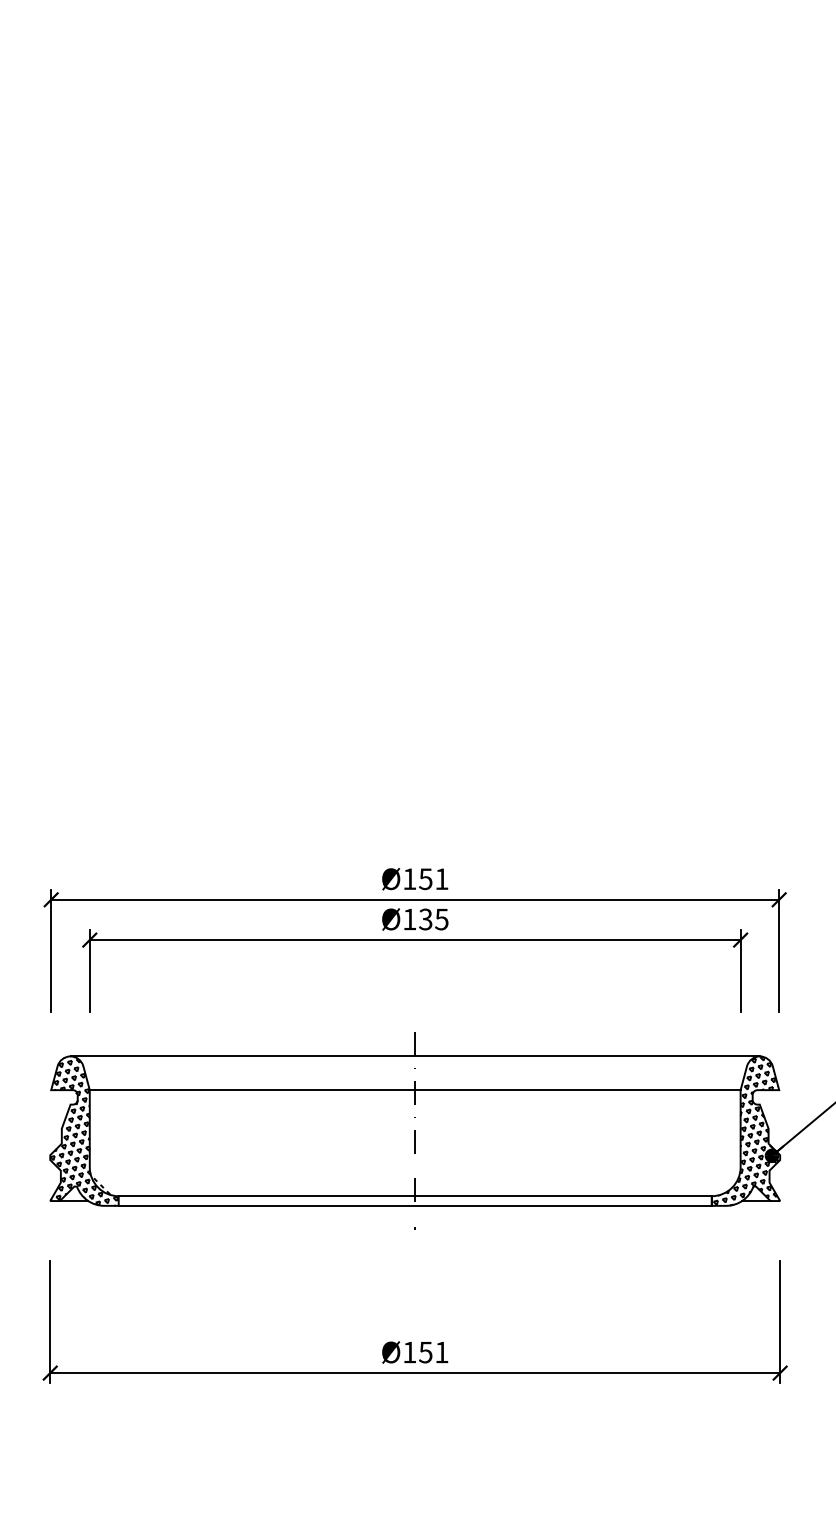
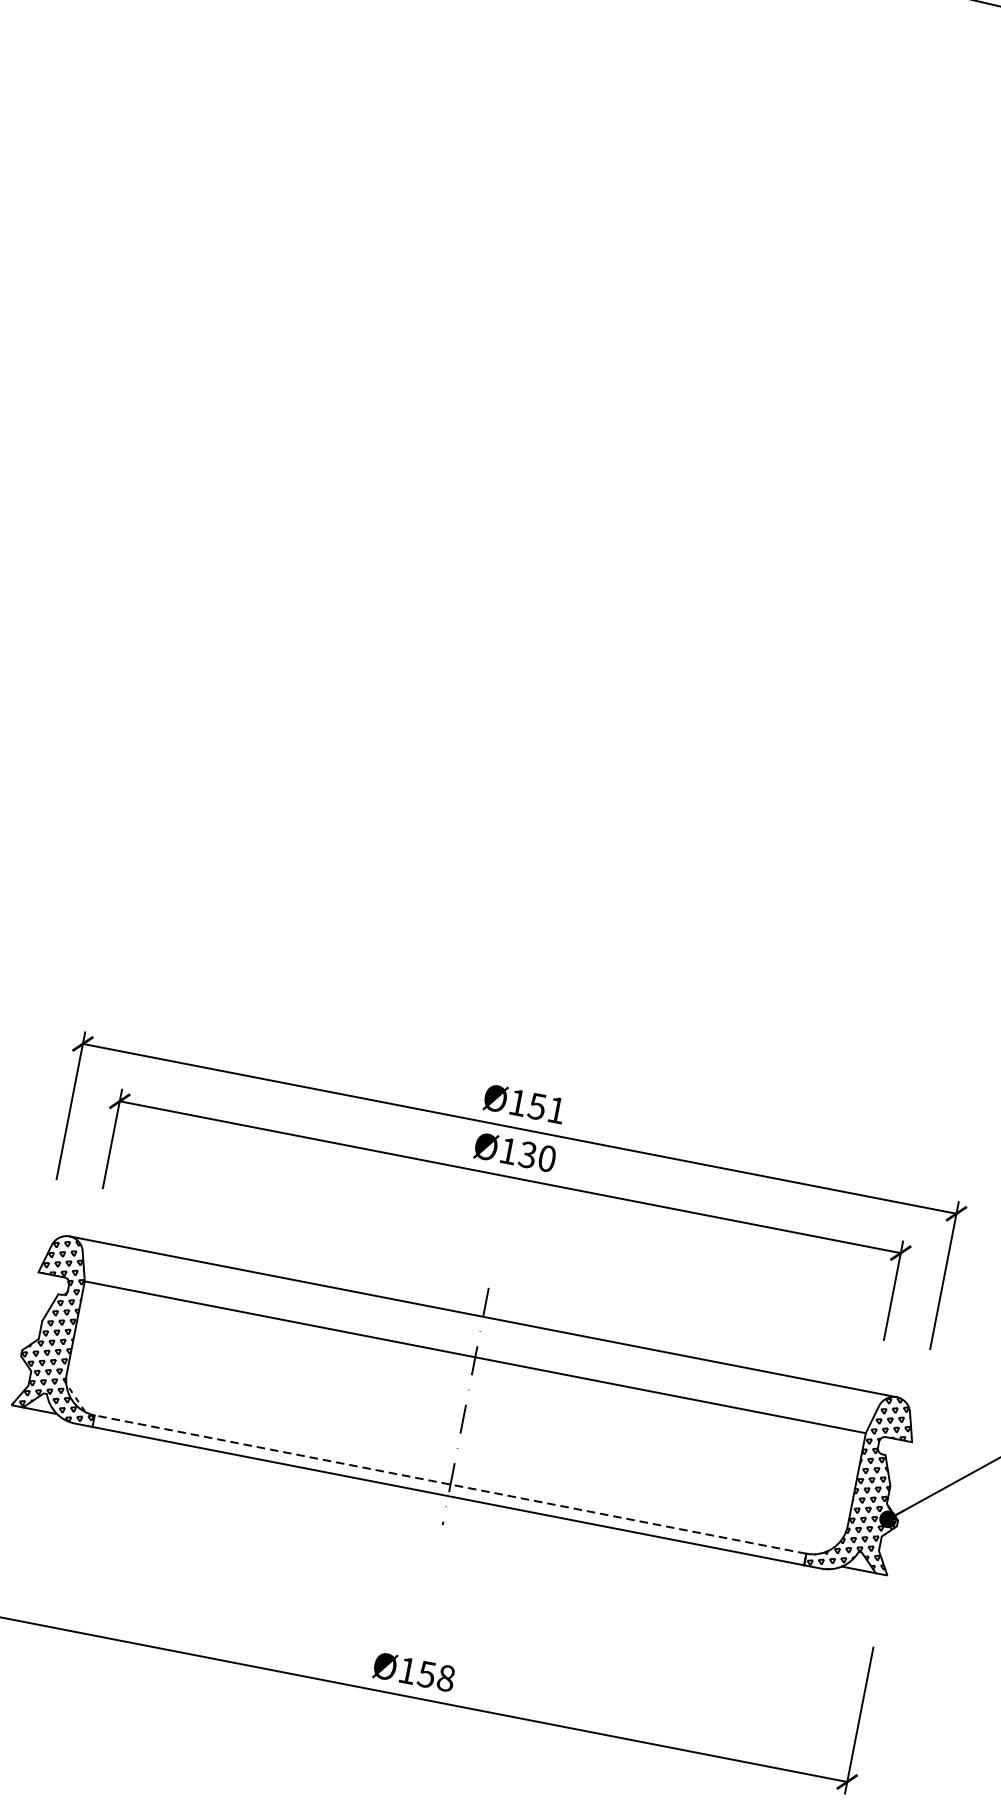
text: (441, 919) -> (546, 1158), Ø135 -> Ø130
line: (414, 1196) -> (449, 1484), solid -> dashed
text: (441, 1352) -> (445, 1678), Ø151 -> Ø158

